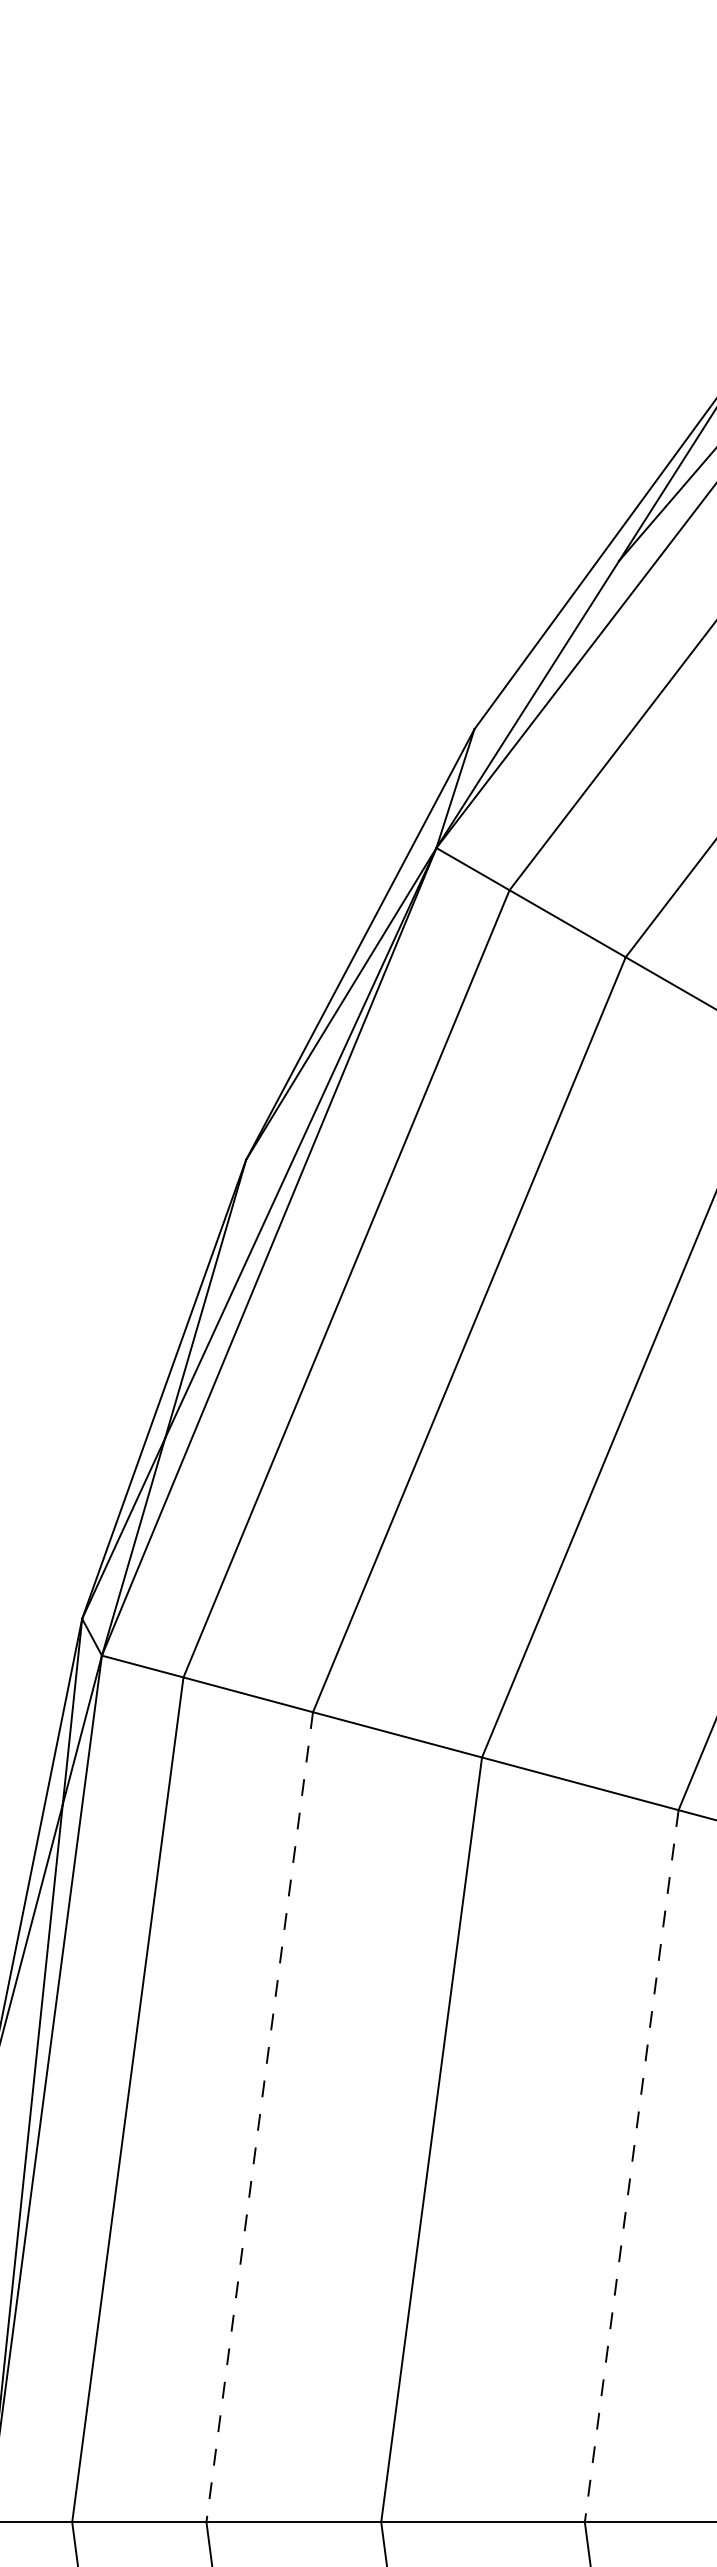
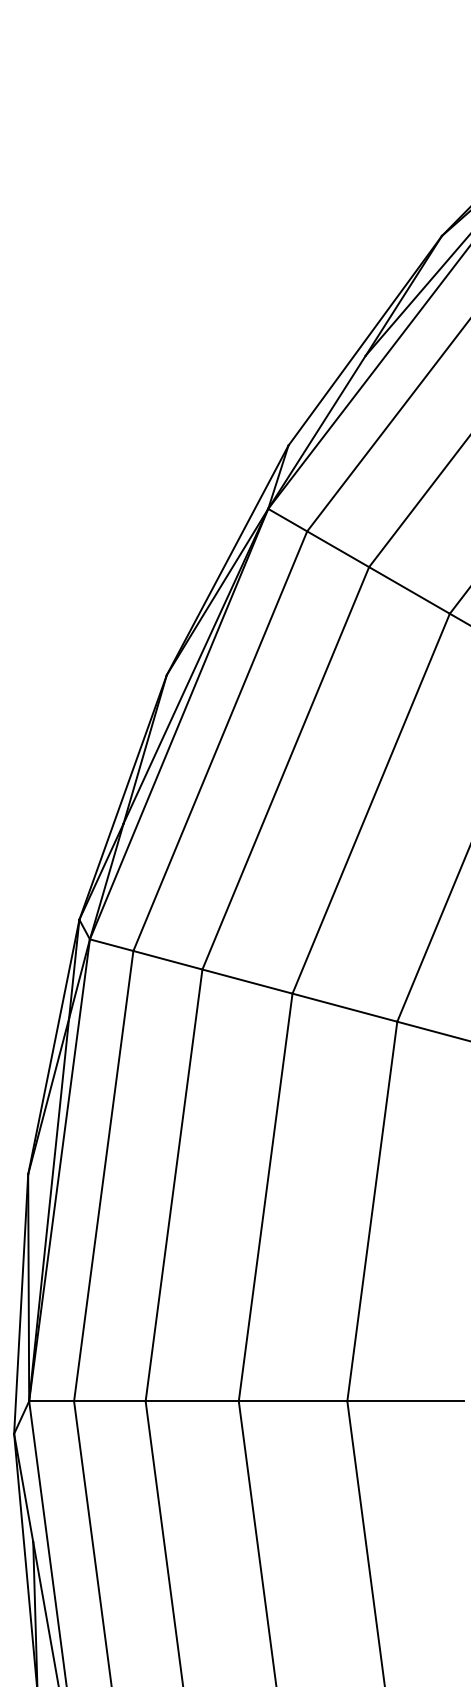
line: (260, 2117) -> (174, 1185), dashed -> solid
line: (632, 2168) -> (372, 1212), dashed -> solid

